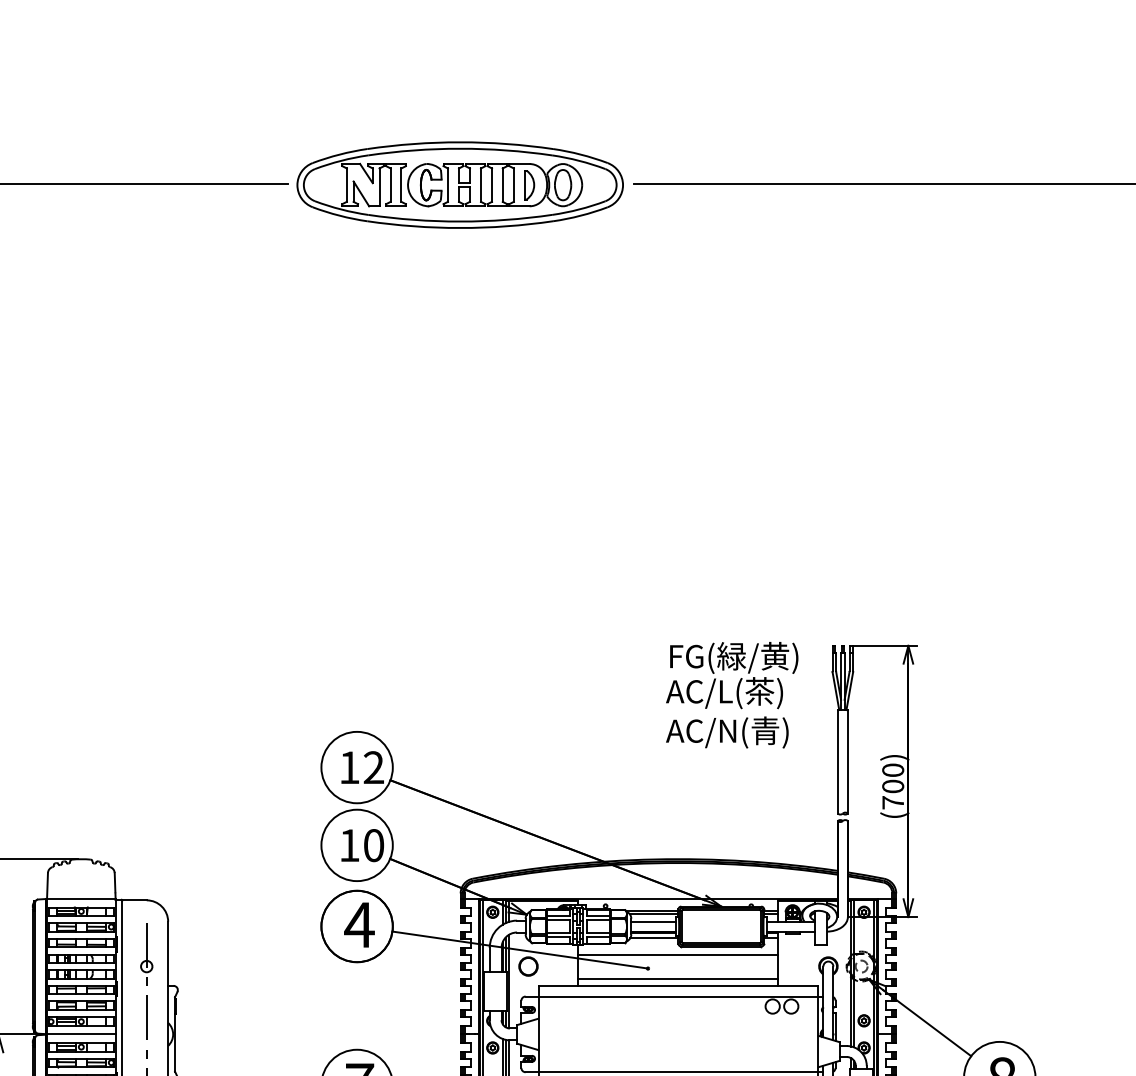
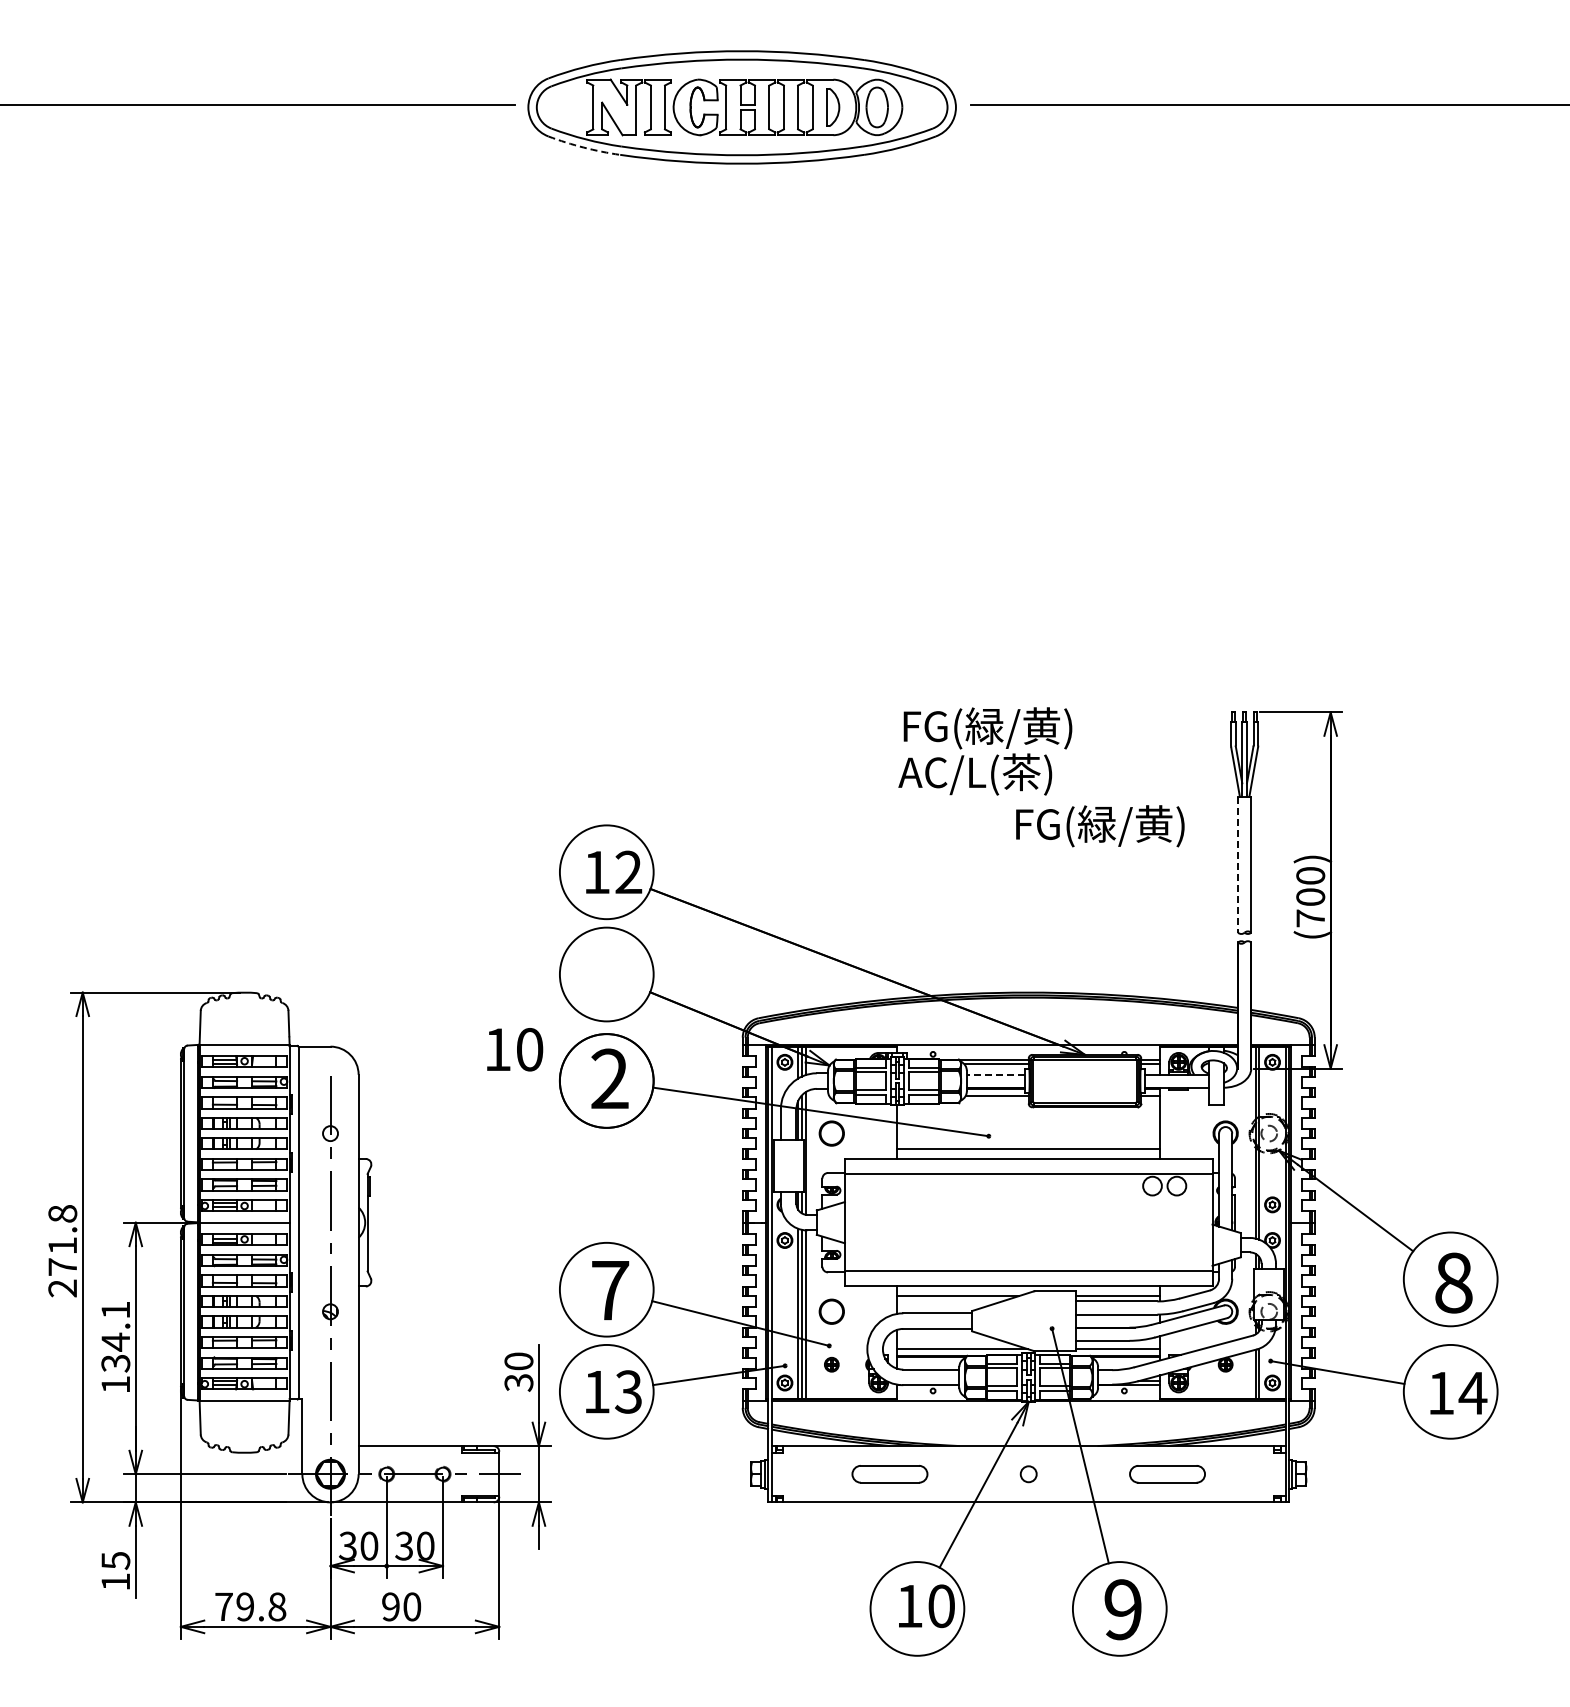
arc: (339, 215) -> (583, 147), solid -> dashed
text: (732, 675) -> (985, 751), moved
text: (731, 732) -> (1098, 826), AC/N(青) -> FG(緑/黄)
line: (838, 761) -> (1238, 864), solid -> dashed
text: (363, 845) -> (515, 1049), moved
line: (653, 921) -> (995, 1074), solid -> dashed
text: (359, 924) -> (609, 1078), 4 -> 2
line: (678, 954) -> (1028, 1117), removed

